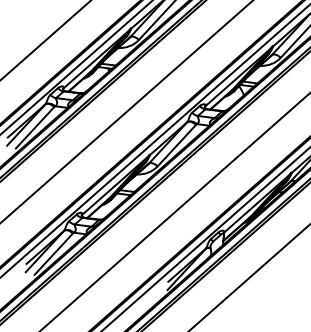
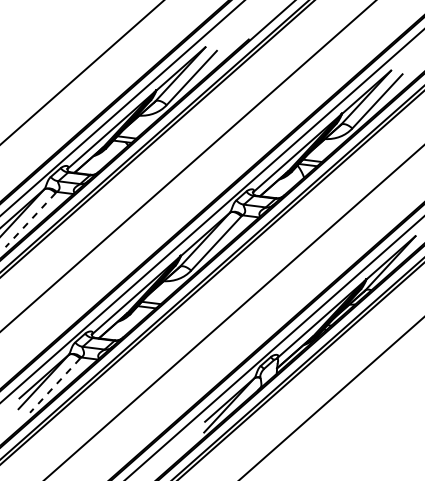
line: (34, 128) -> (30, 220), solid -> dashed
line: (54, 254) -> (55, 385), solid -> dashed

